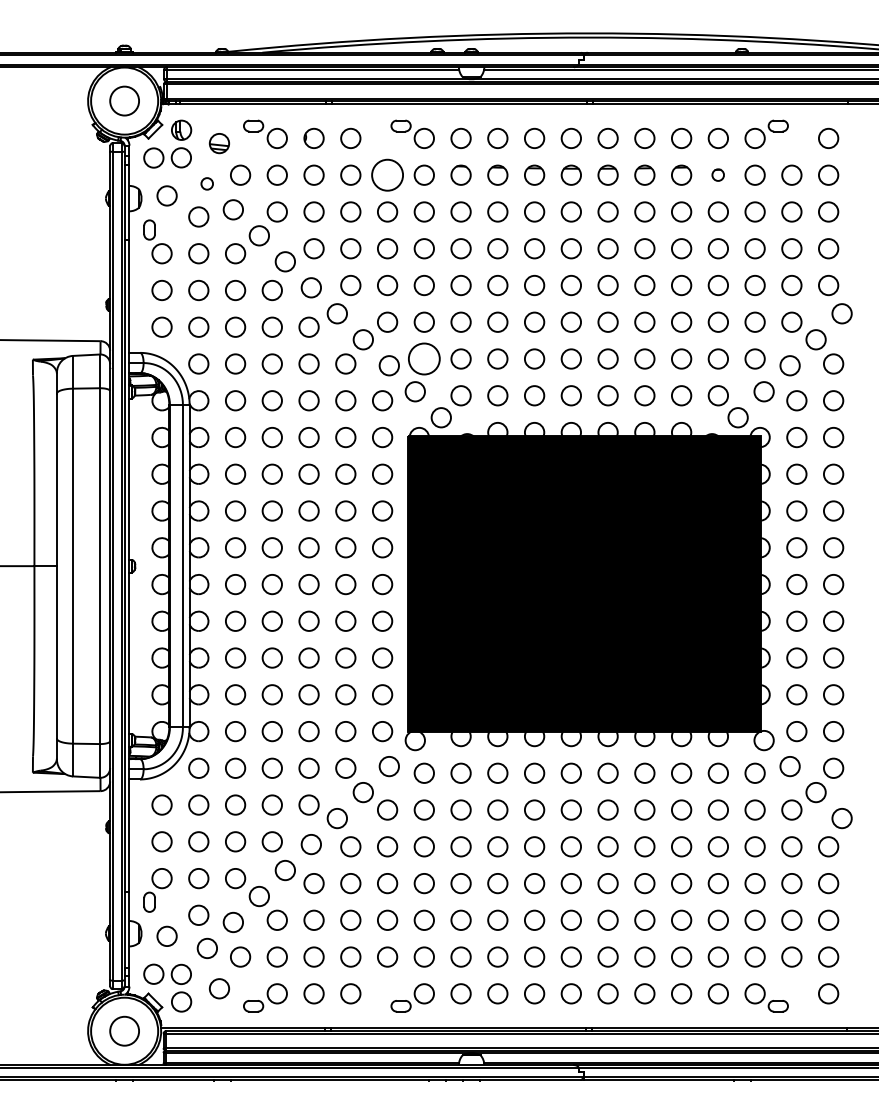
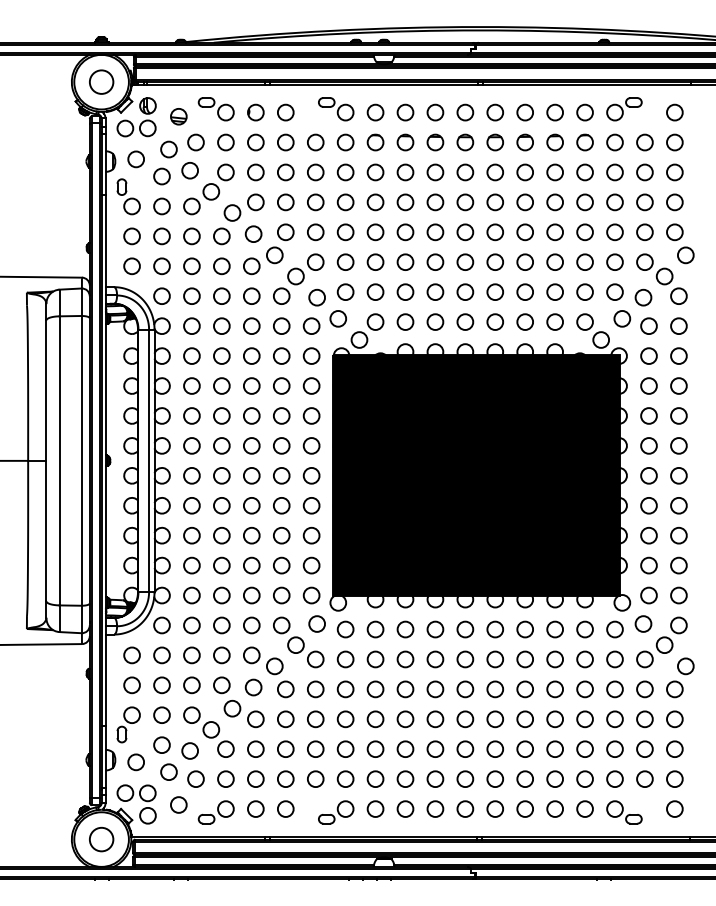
circle: (387, 174) -> (315, 141), size x0.62
circle: (717, 174) -> (584, 141), size x1.67
circle: (206, 183) -> (168, 149), size x1.67
circle: (424, 358) -> (345, 291), size x0.62

